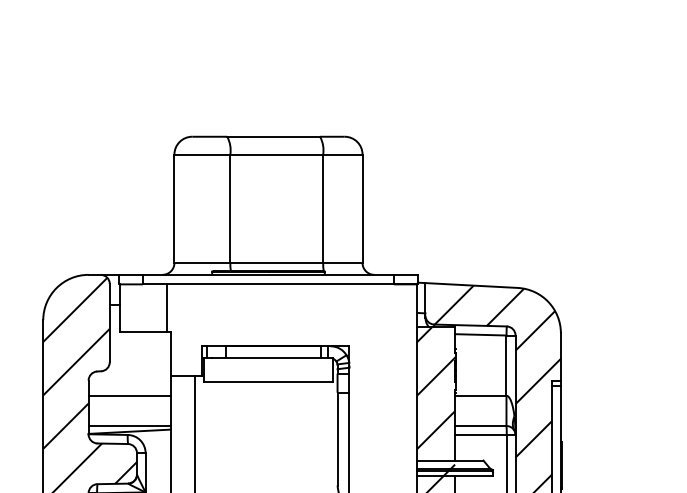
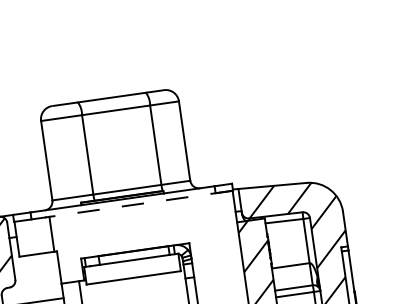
line: (292, 284) -> (141, 203), solid -> dashed

